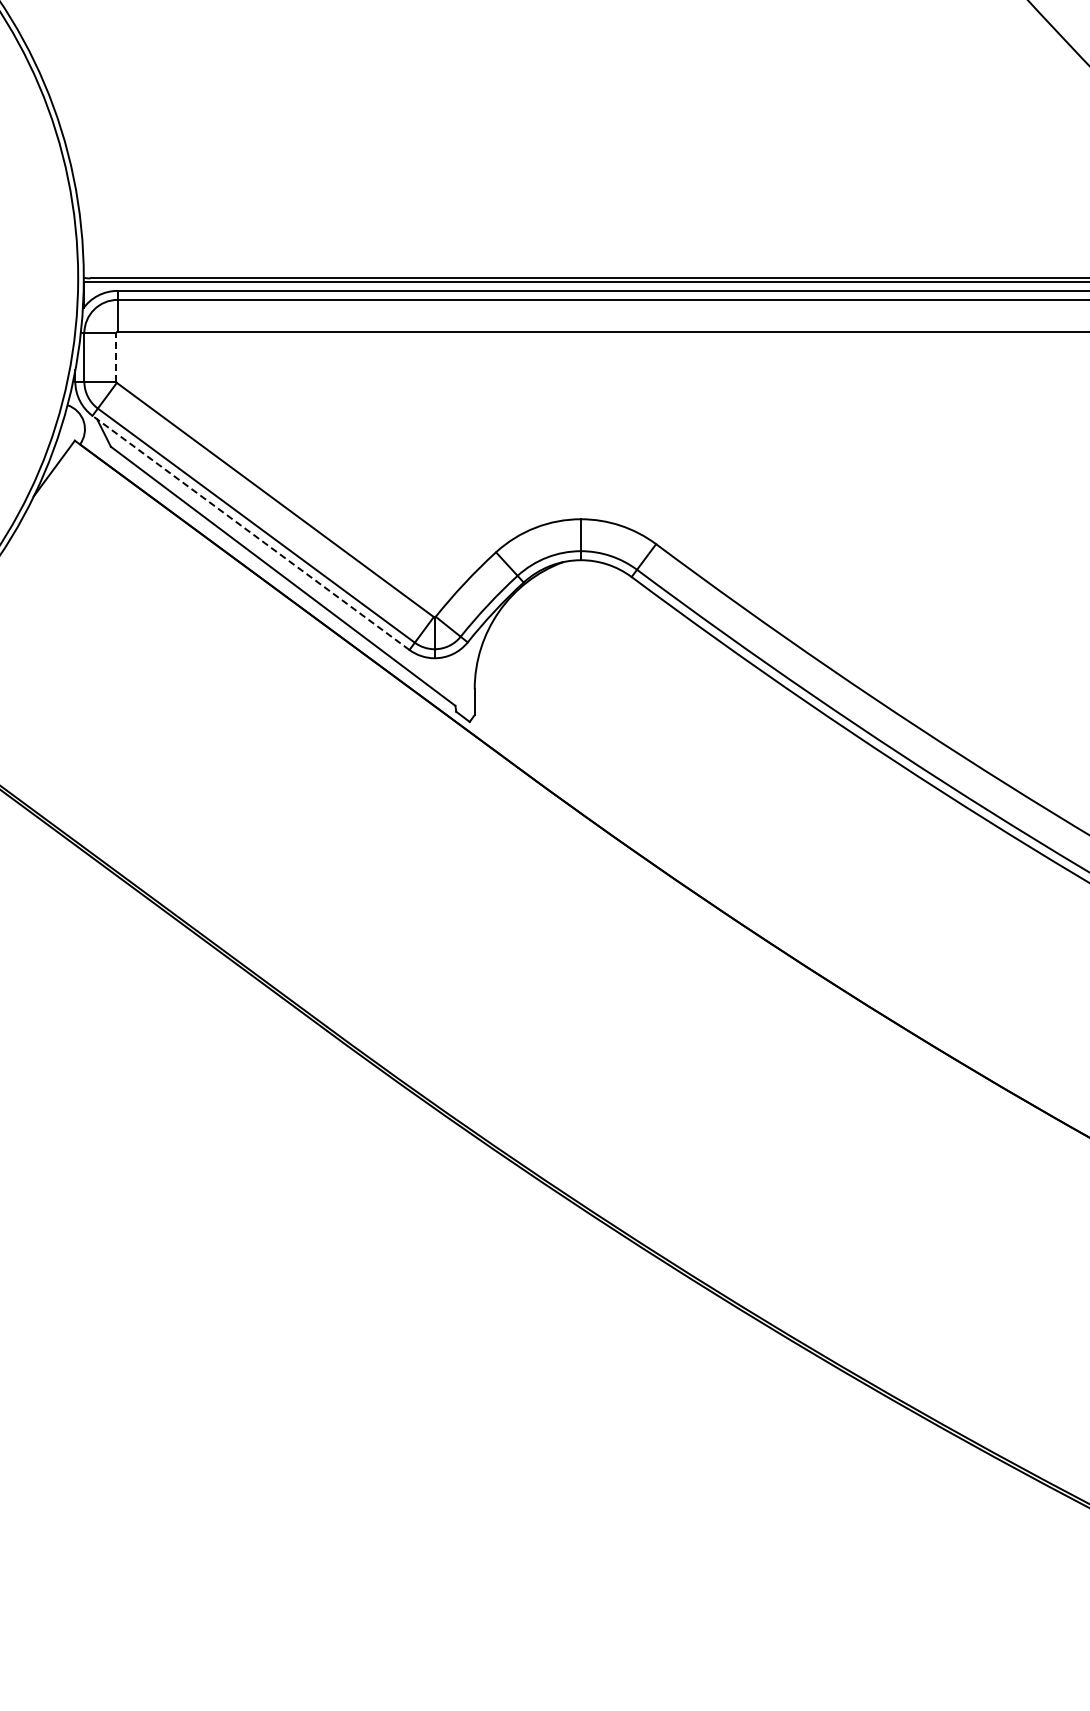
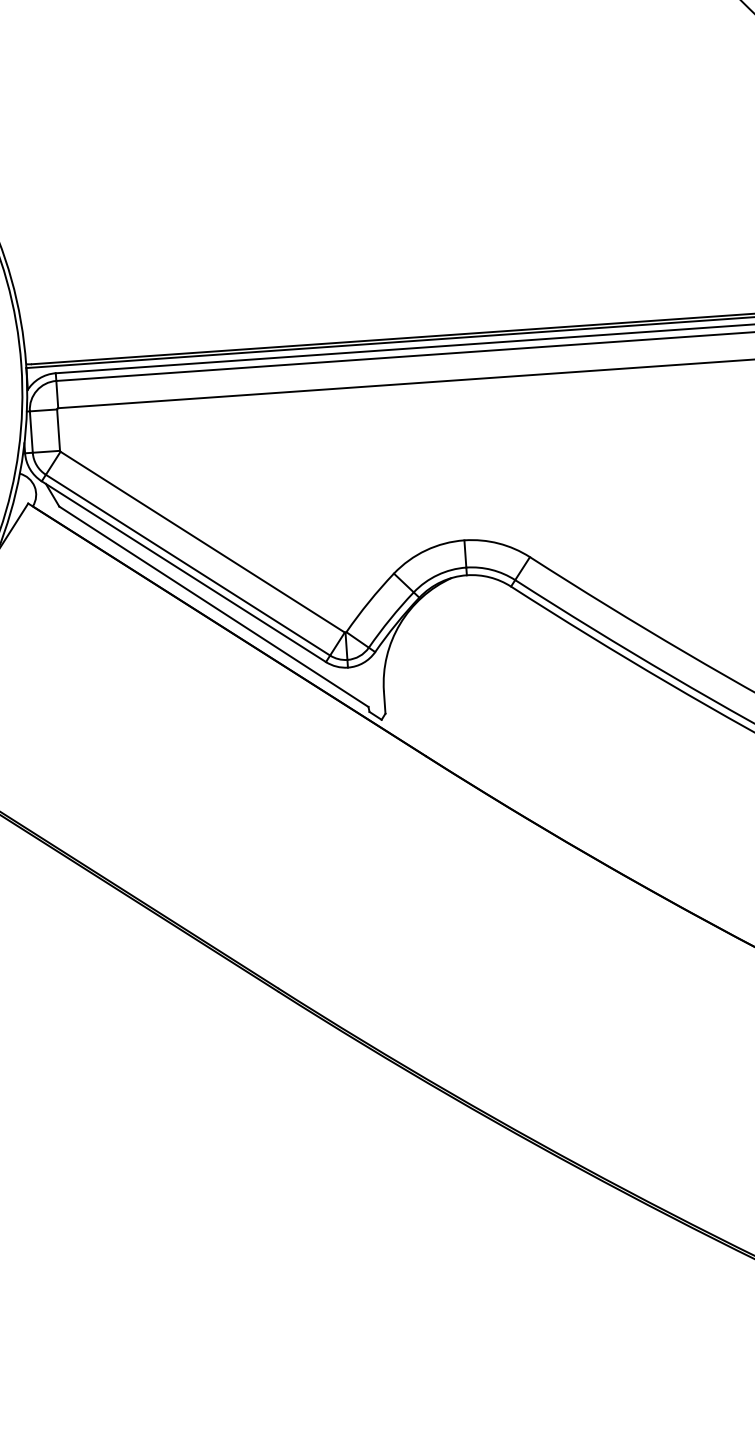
line: (116, 357) -> (58, 430), dashed -> solid
line: (250, 532) -> (183, 571), dashed -> solid

